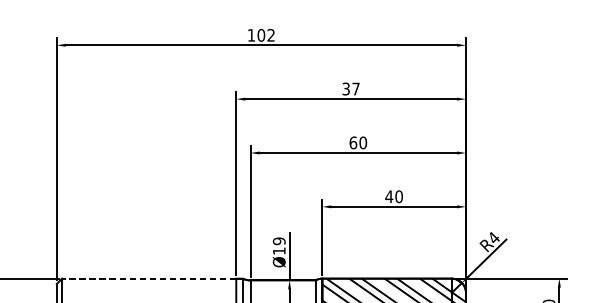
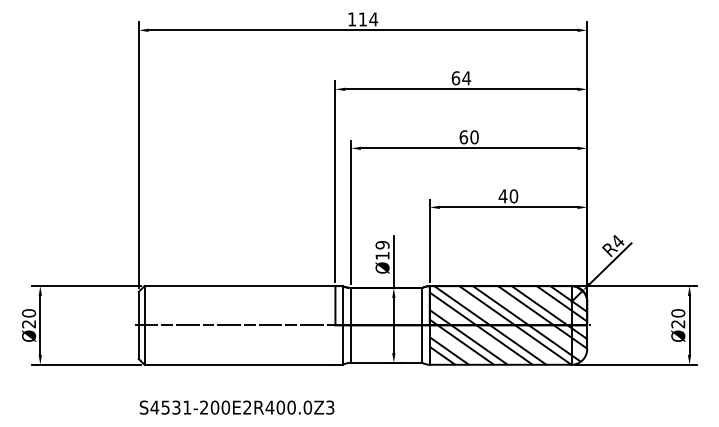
text: (266, 35) -> (368, 19), 102 -> 114
text: (351, 89) -> (461, 78), 37 -> 64
line: (148, 279) -> (239, 286), dashed -> solid

